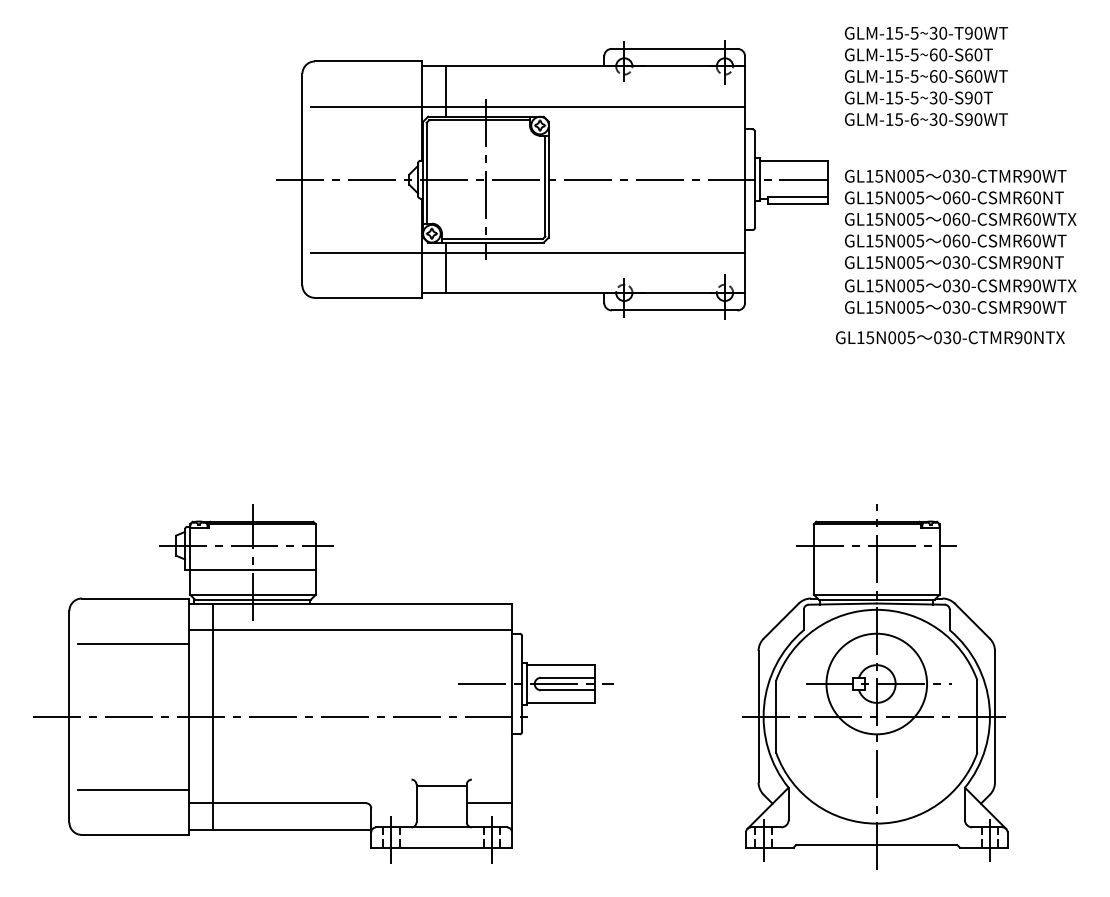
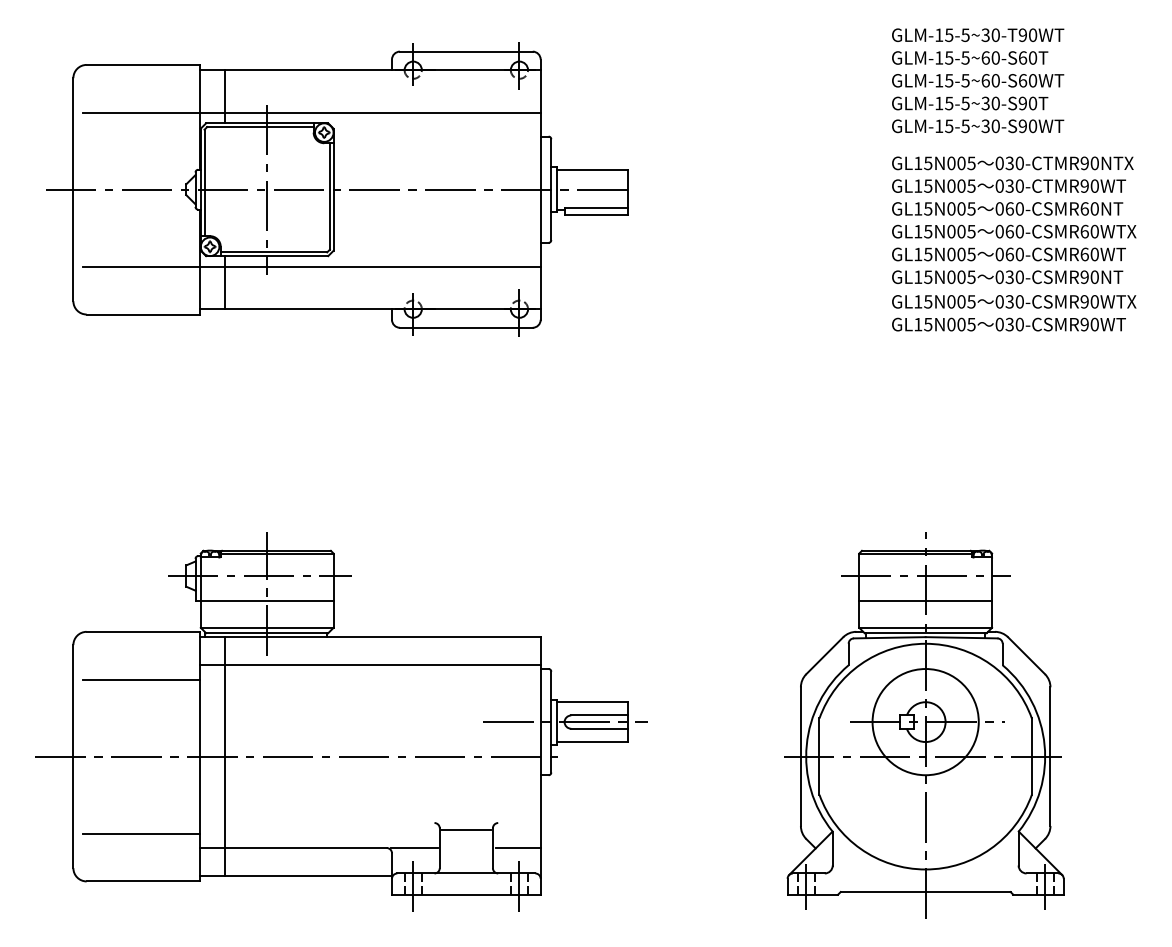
text: (914, 119) -> (965, 126), GLM-15-6~30-S90WT -> GLM-15-5~30-S90WT
part: (552, 179) -> (337, 189), moved
text: (950, 337) -> (1012, 163), moved
line: (876, 569) -> (925, 601), added
line: (392, 803) -> (414, 848), added

